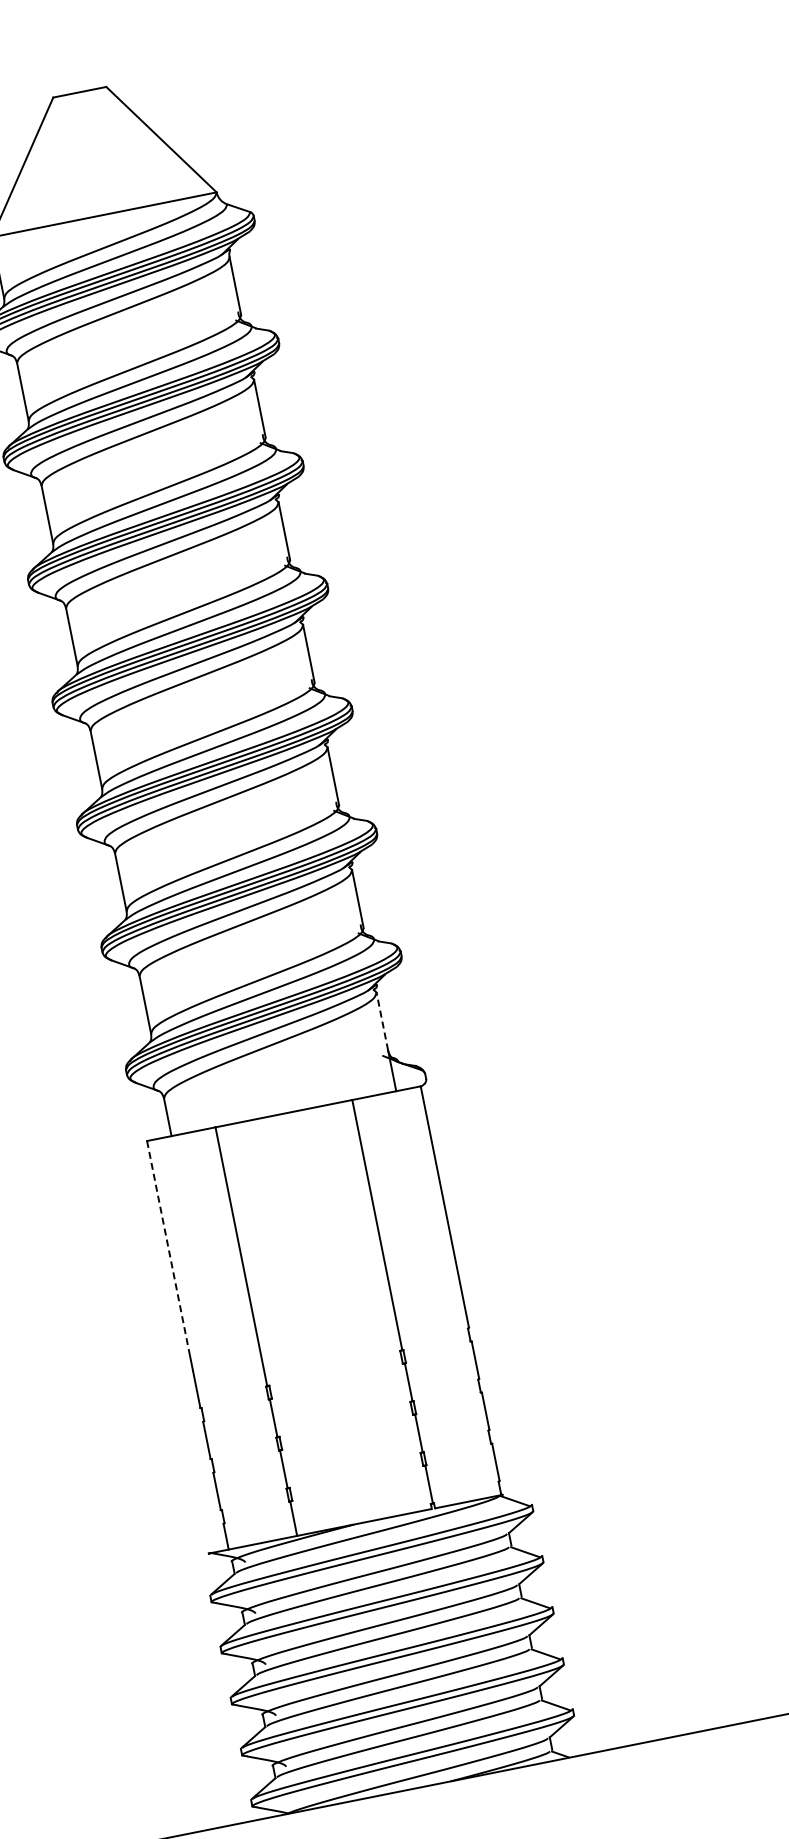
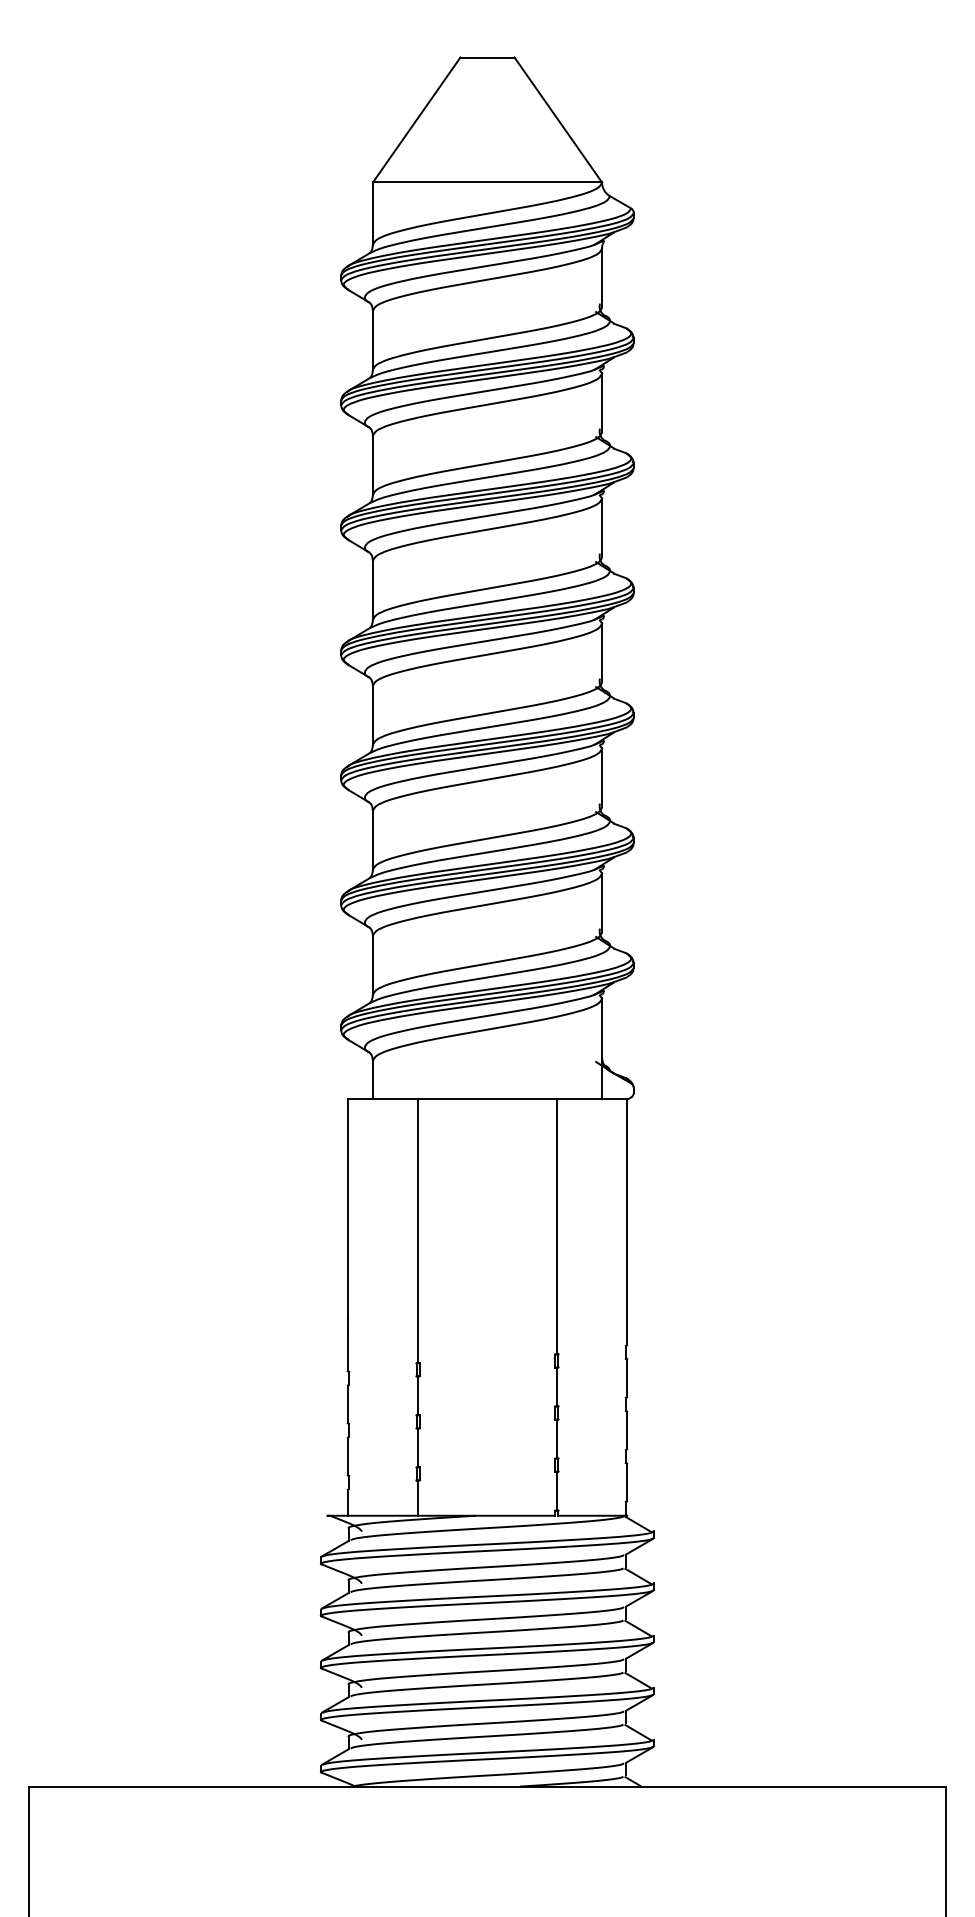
line: (382, 1020) -> (602, 1027), dashed -> solid
line: (168, 1249) -> (347, 1209), dashed -> solid

